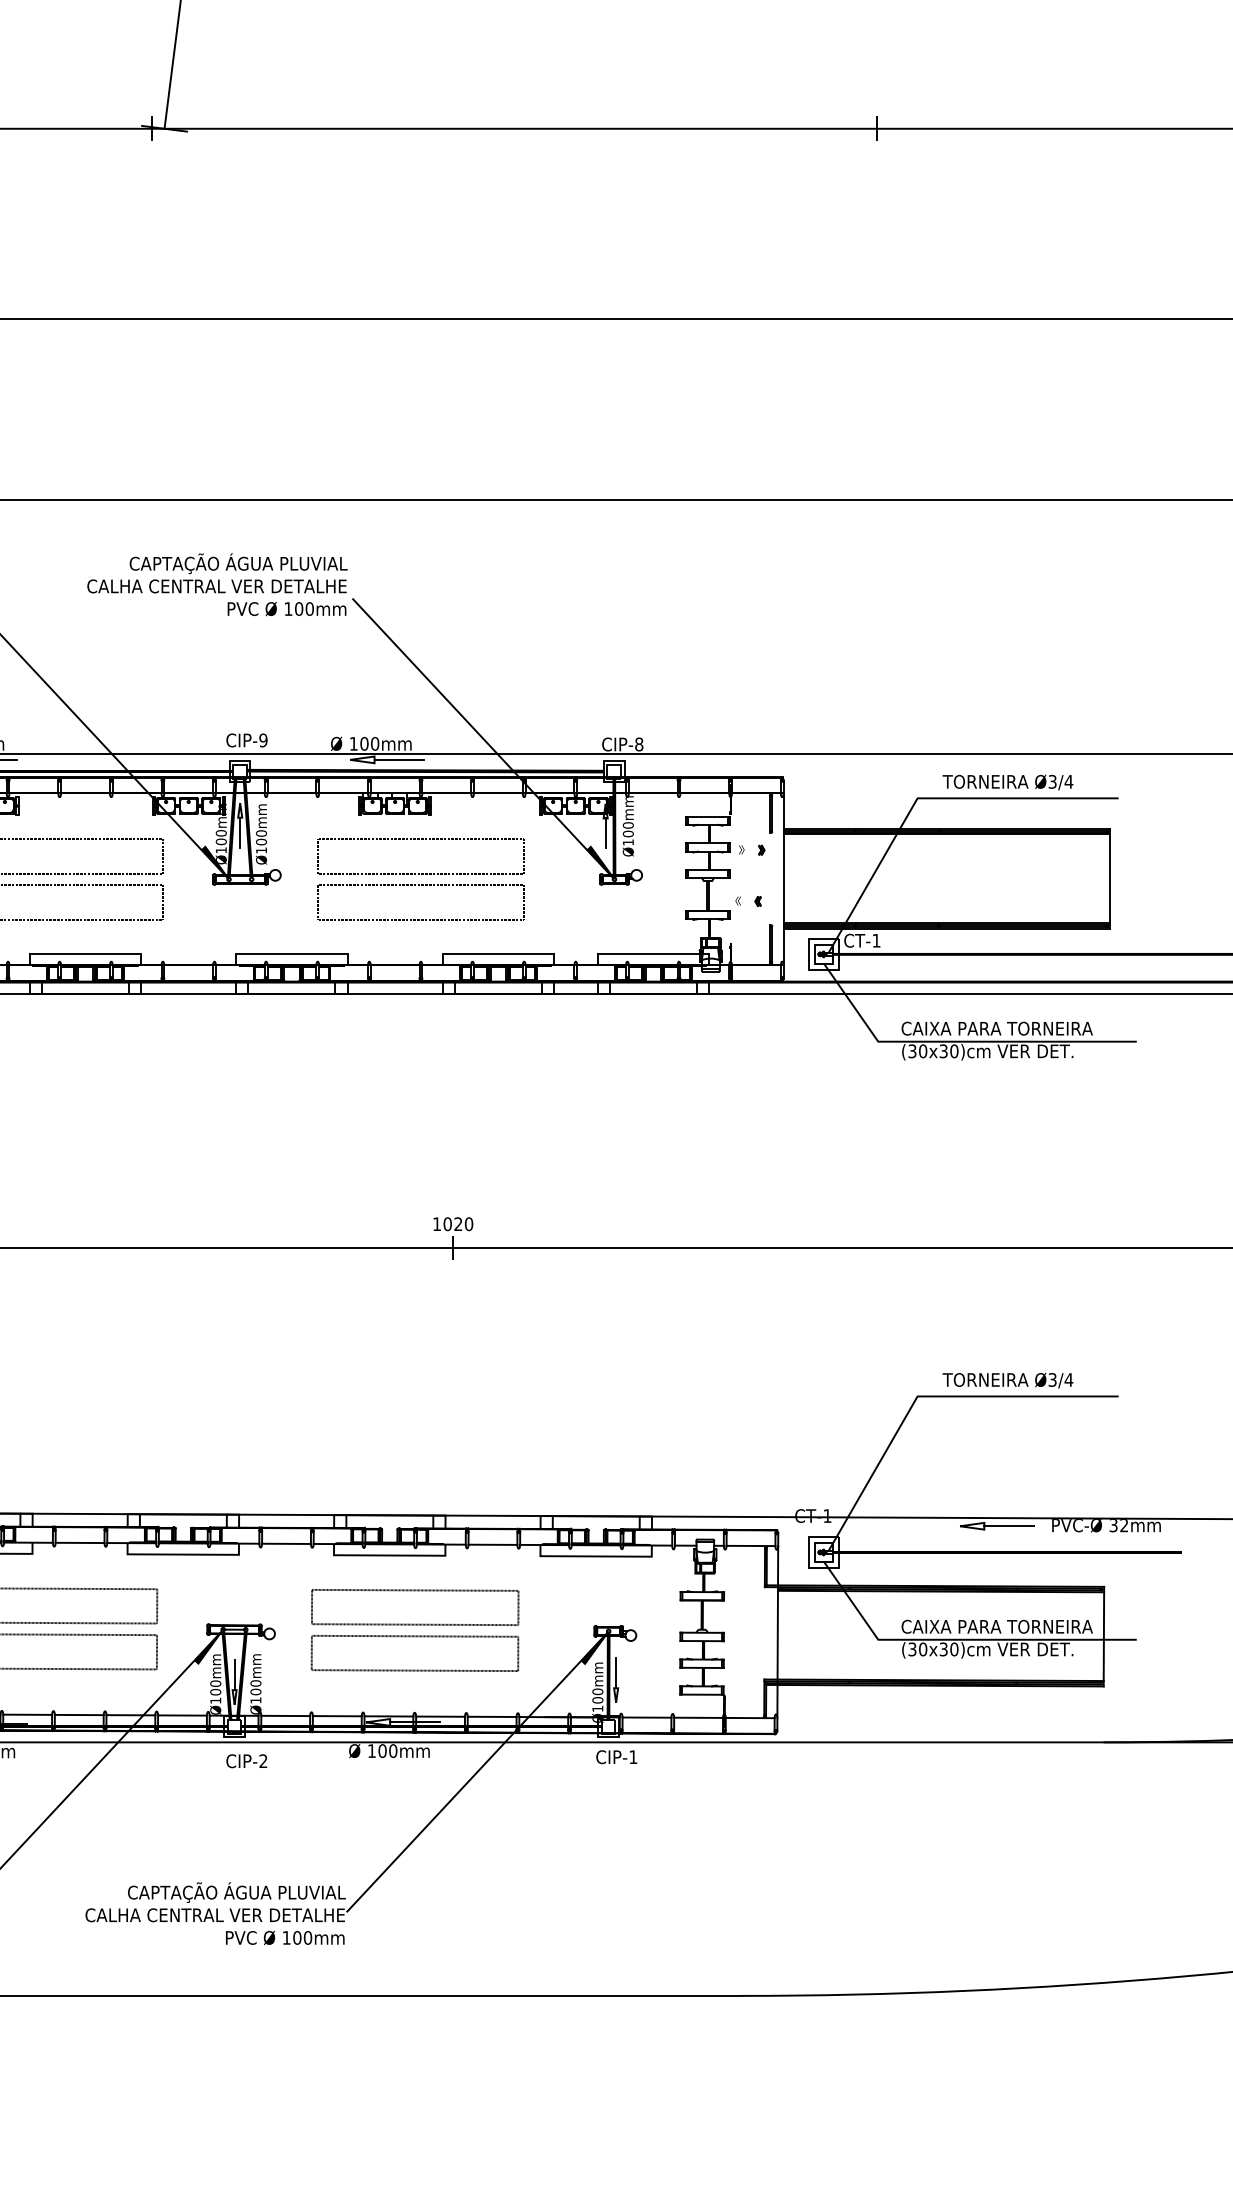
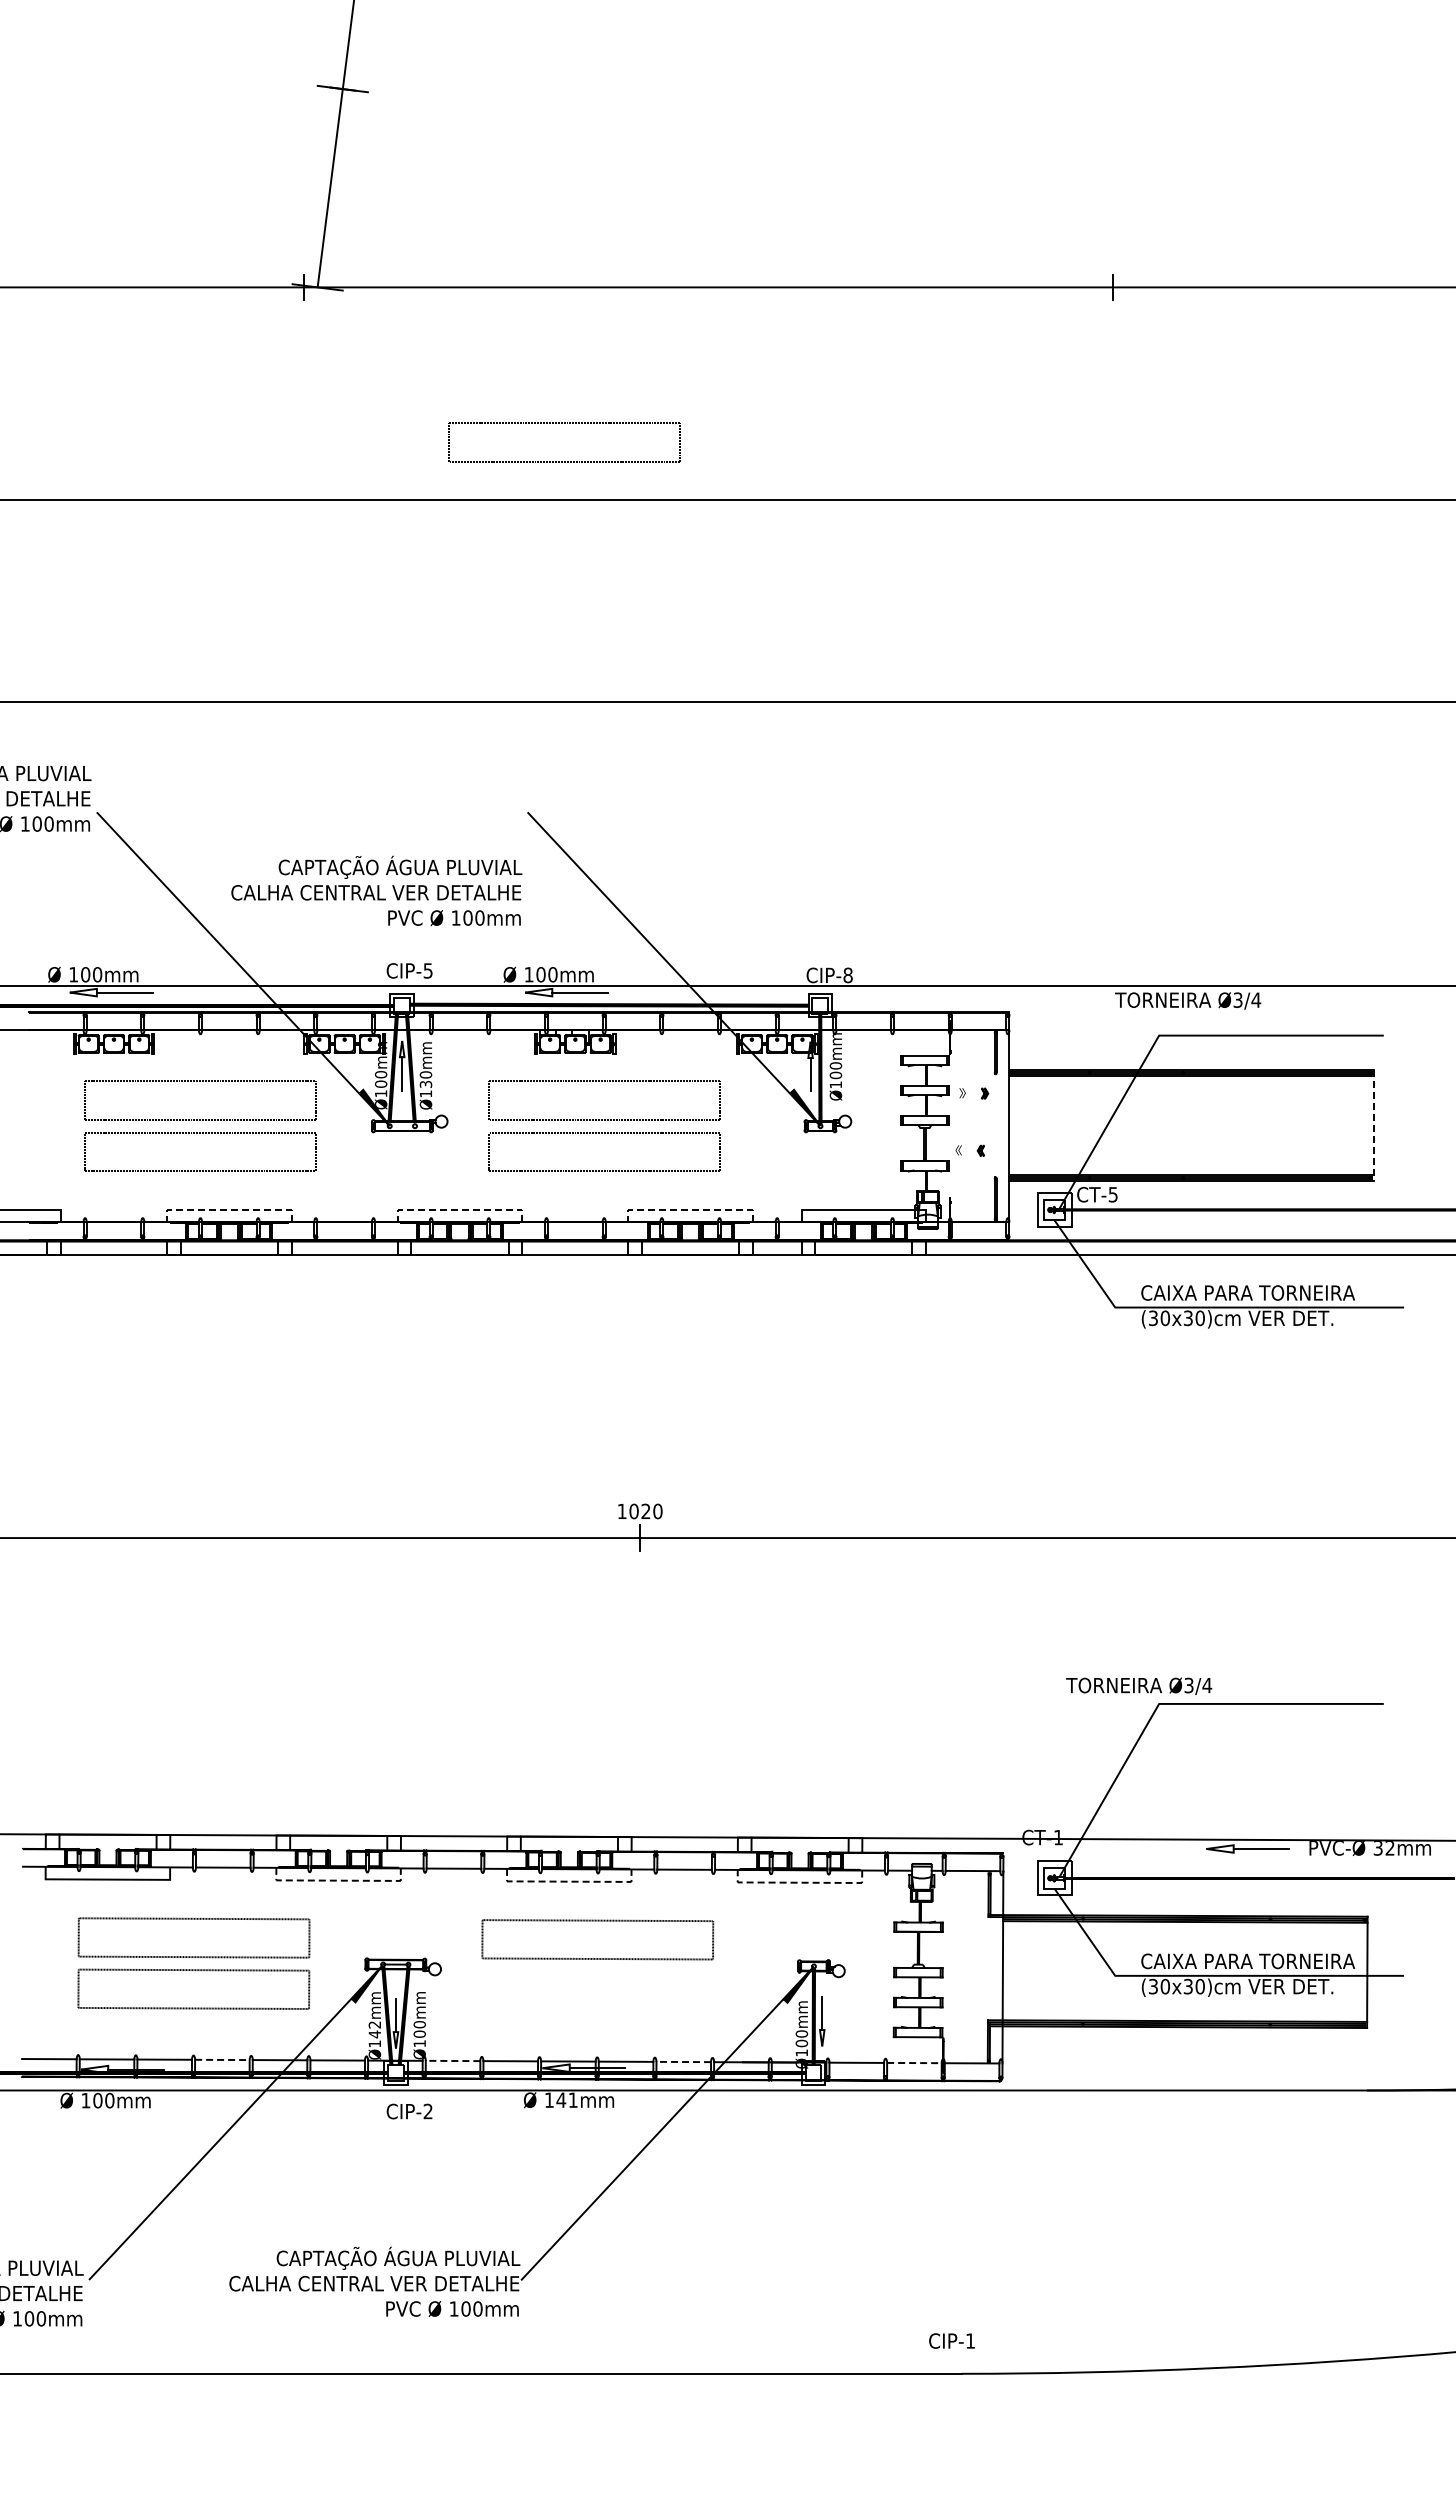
part: (385, 250) -> (564, 423), added
text: (217, 584) -> (376, 890), moved
text: (262, 740) -> (427, 970), CIP-9 -> CIP-5
text: (1008, 782) -> (1188, 1000), moved
text: (261, 842) -> (425, 1084), Ø100mm -> Ø130mm
line: (1109, 878) -> (1373, 1125), solid -> dashed
text: (875, 940) -> (1112, 1194), CT-1 -> CT-5
line: (84, 953) -> (228, 1209), solid -> dashed
line: (291, 953) -> (459, 1209), solid -> dashed
line: (498, 953) -> (690, 1209), solid -> dashed
text: (1008, 1379) -> (1139, 1685), moved
line: (184, 1554) -> (339, 1880), solid -> dashed
line: (389, 1555) -> (569, 1881), solid -> dashed
line: (595, 1556) -> (799, 1882), solid -> dashed
part: (414, 1652) -> (597, 1990), removed
text: (215, 1687) -> (374, 2029), Ø100mm -> Ø142mm
line: (79, 1714) -> (222, 2059), solid -> dashed
line: (285, 1715) -> (452, 2060), solid -> dashed
line: (491, 1717) -> (683, 2062), solid -> dashed
line: (698, 1718) -> (914, 2063), solid -> dashed
text: (387, 1750) -> (566, 2099), 100mm -> 141mm
text: (616, 1756) -> (951, 2340), moved

